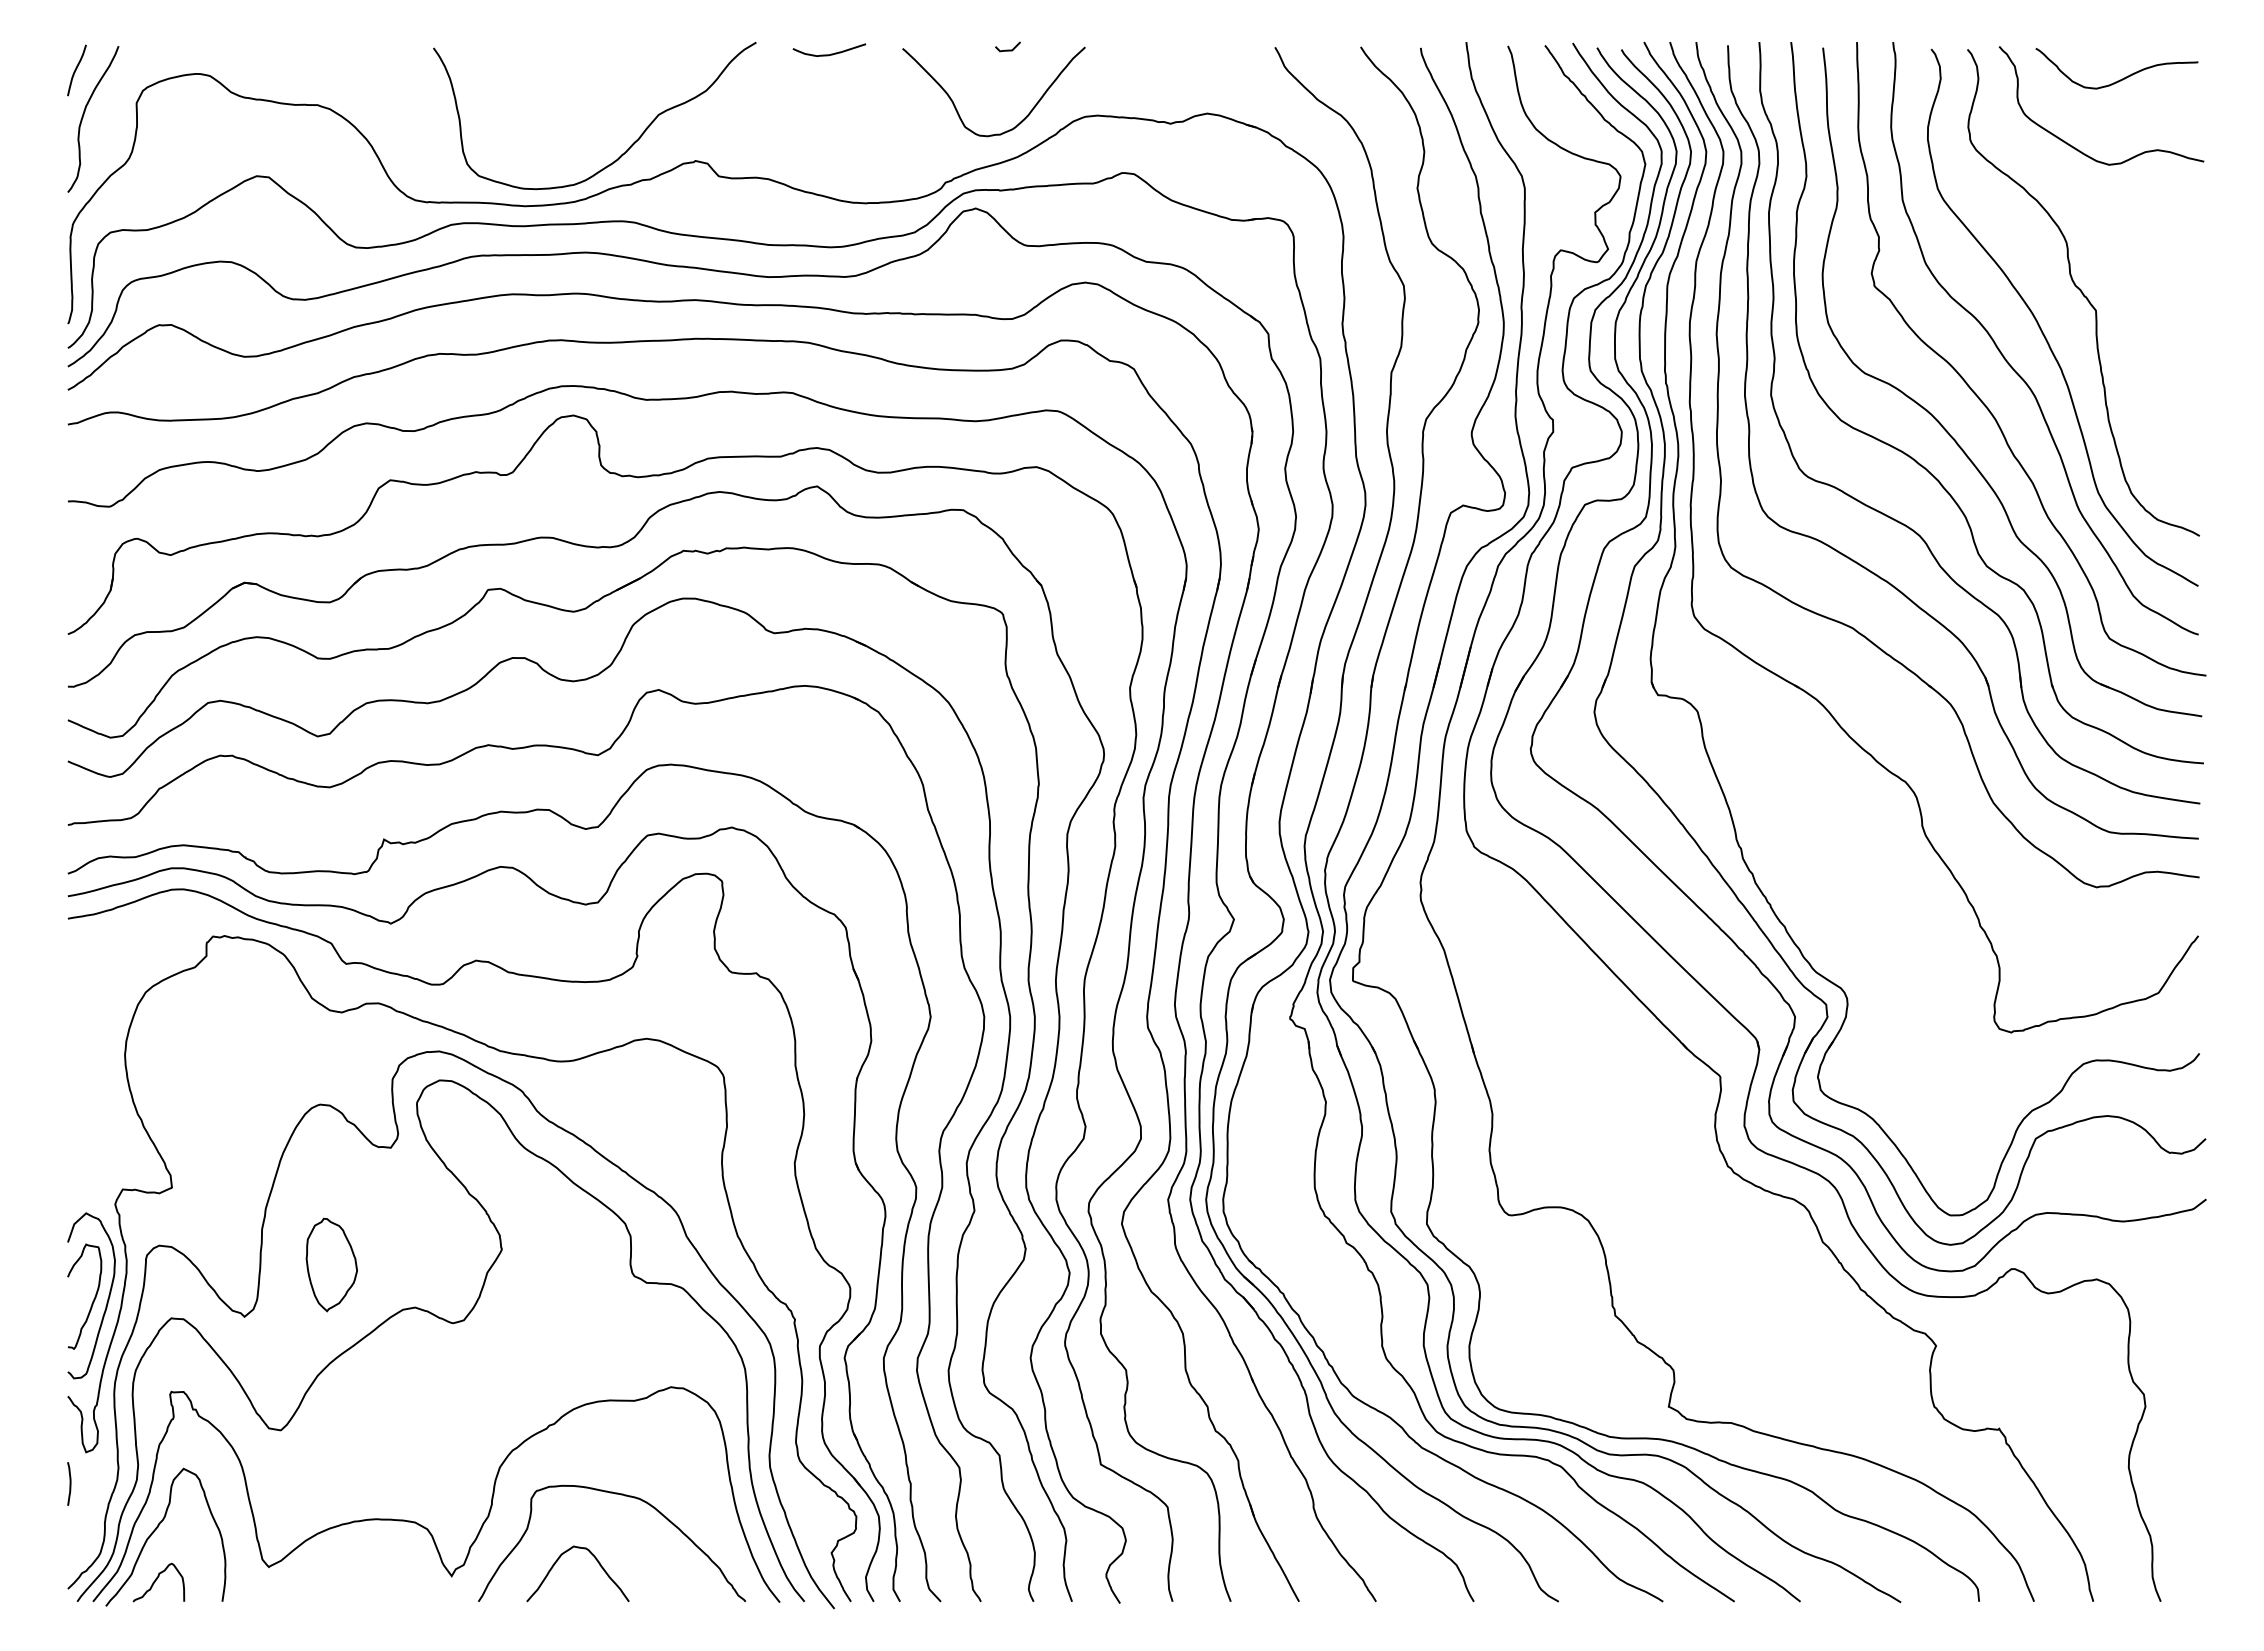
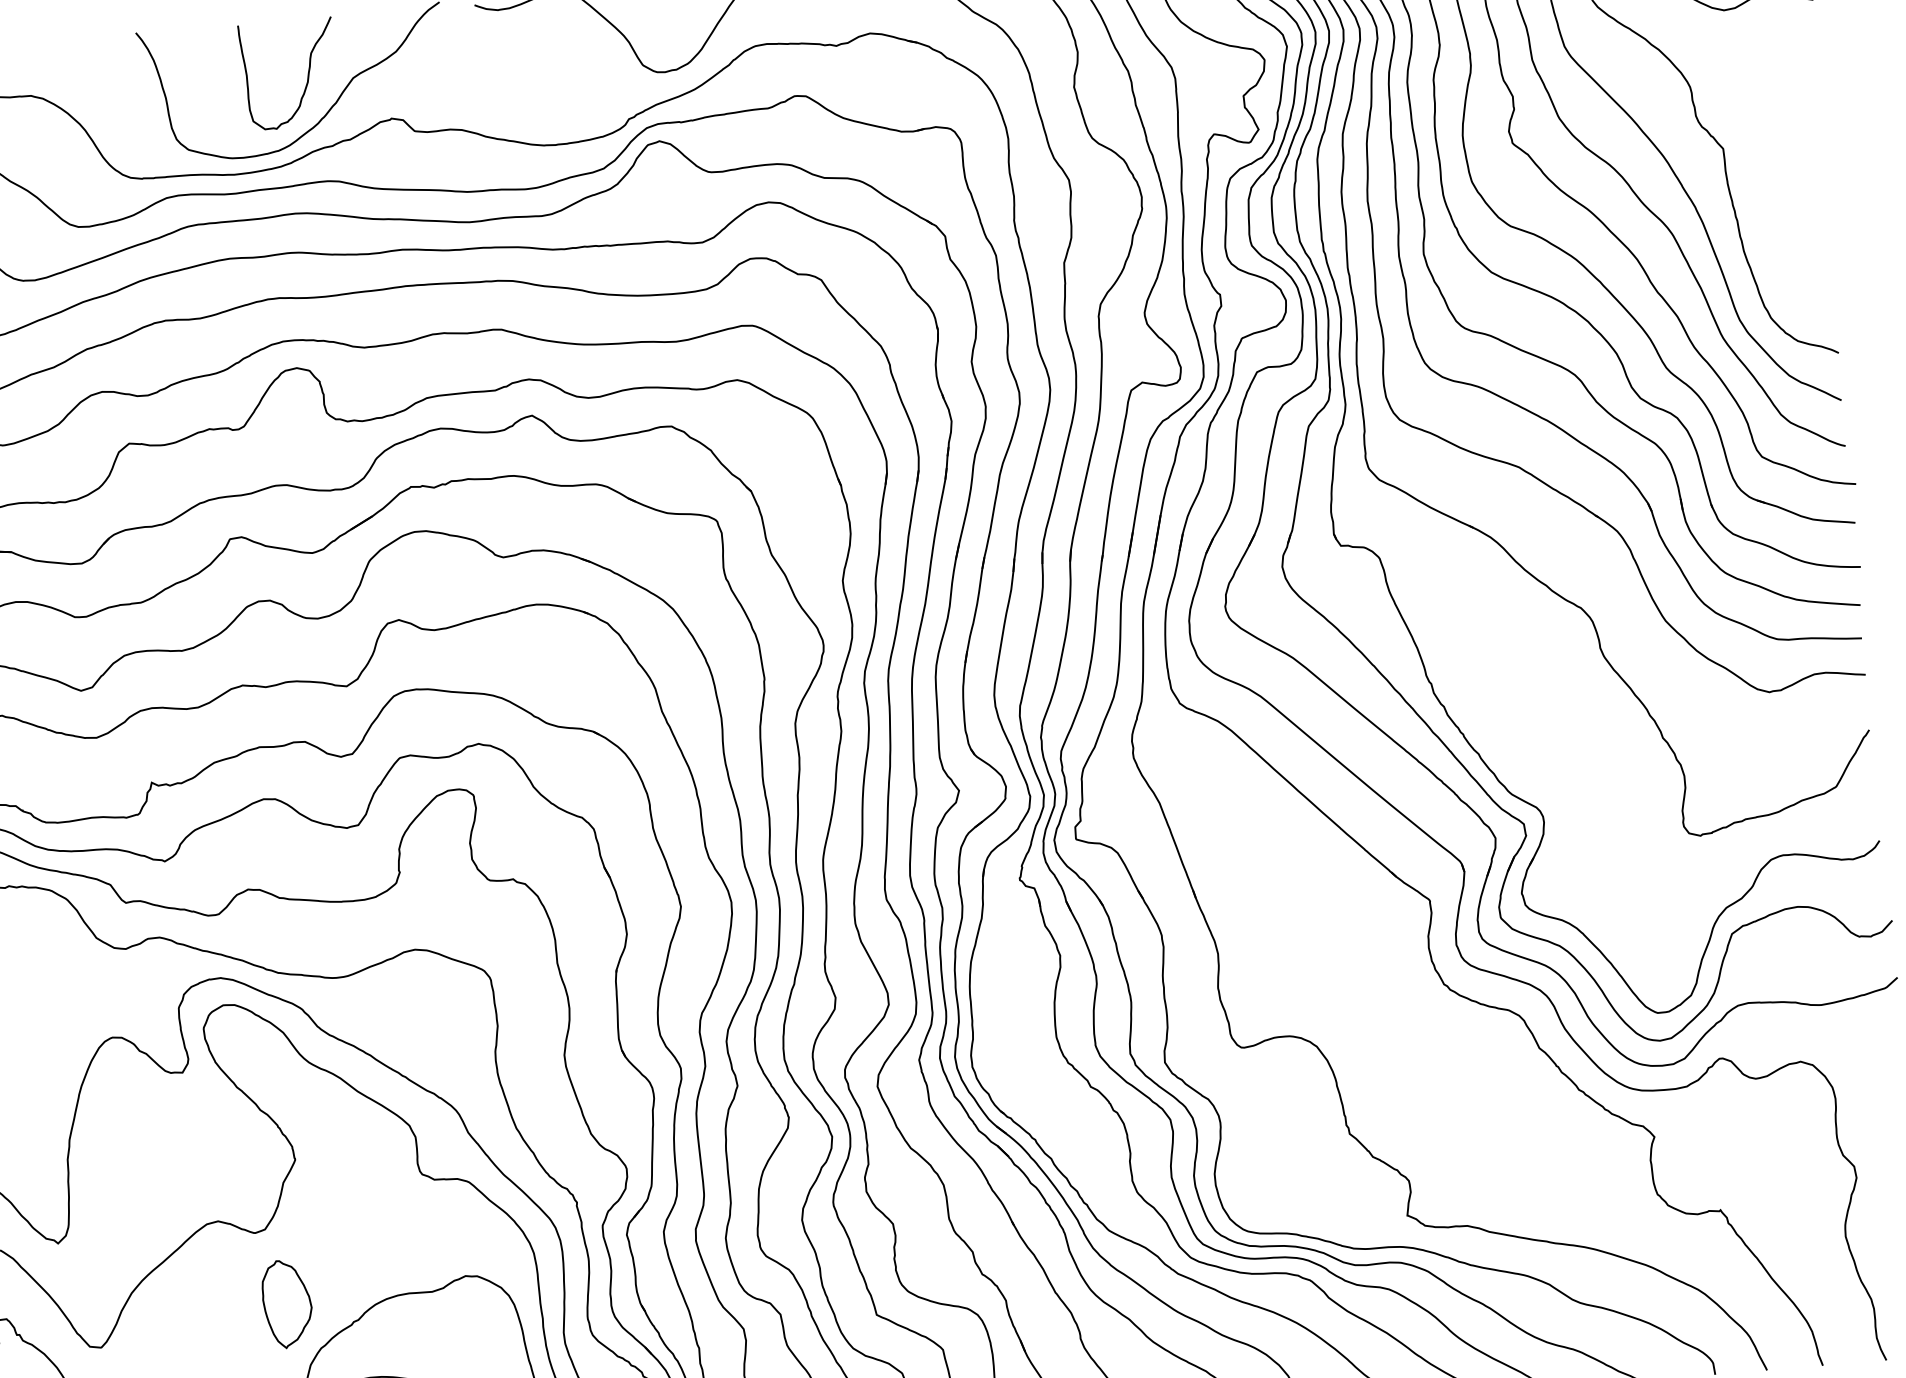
curve: (610, 108) -> (307, 75), added
part: (331, 1264) -> (287, 1303), moved

